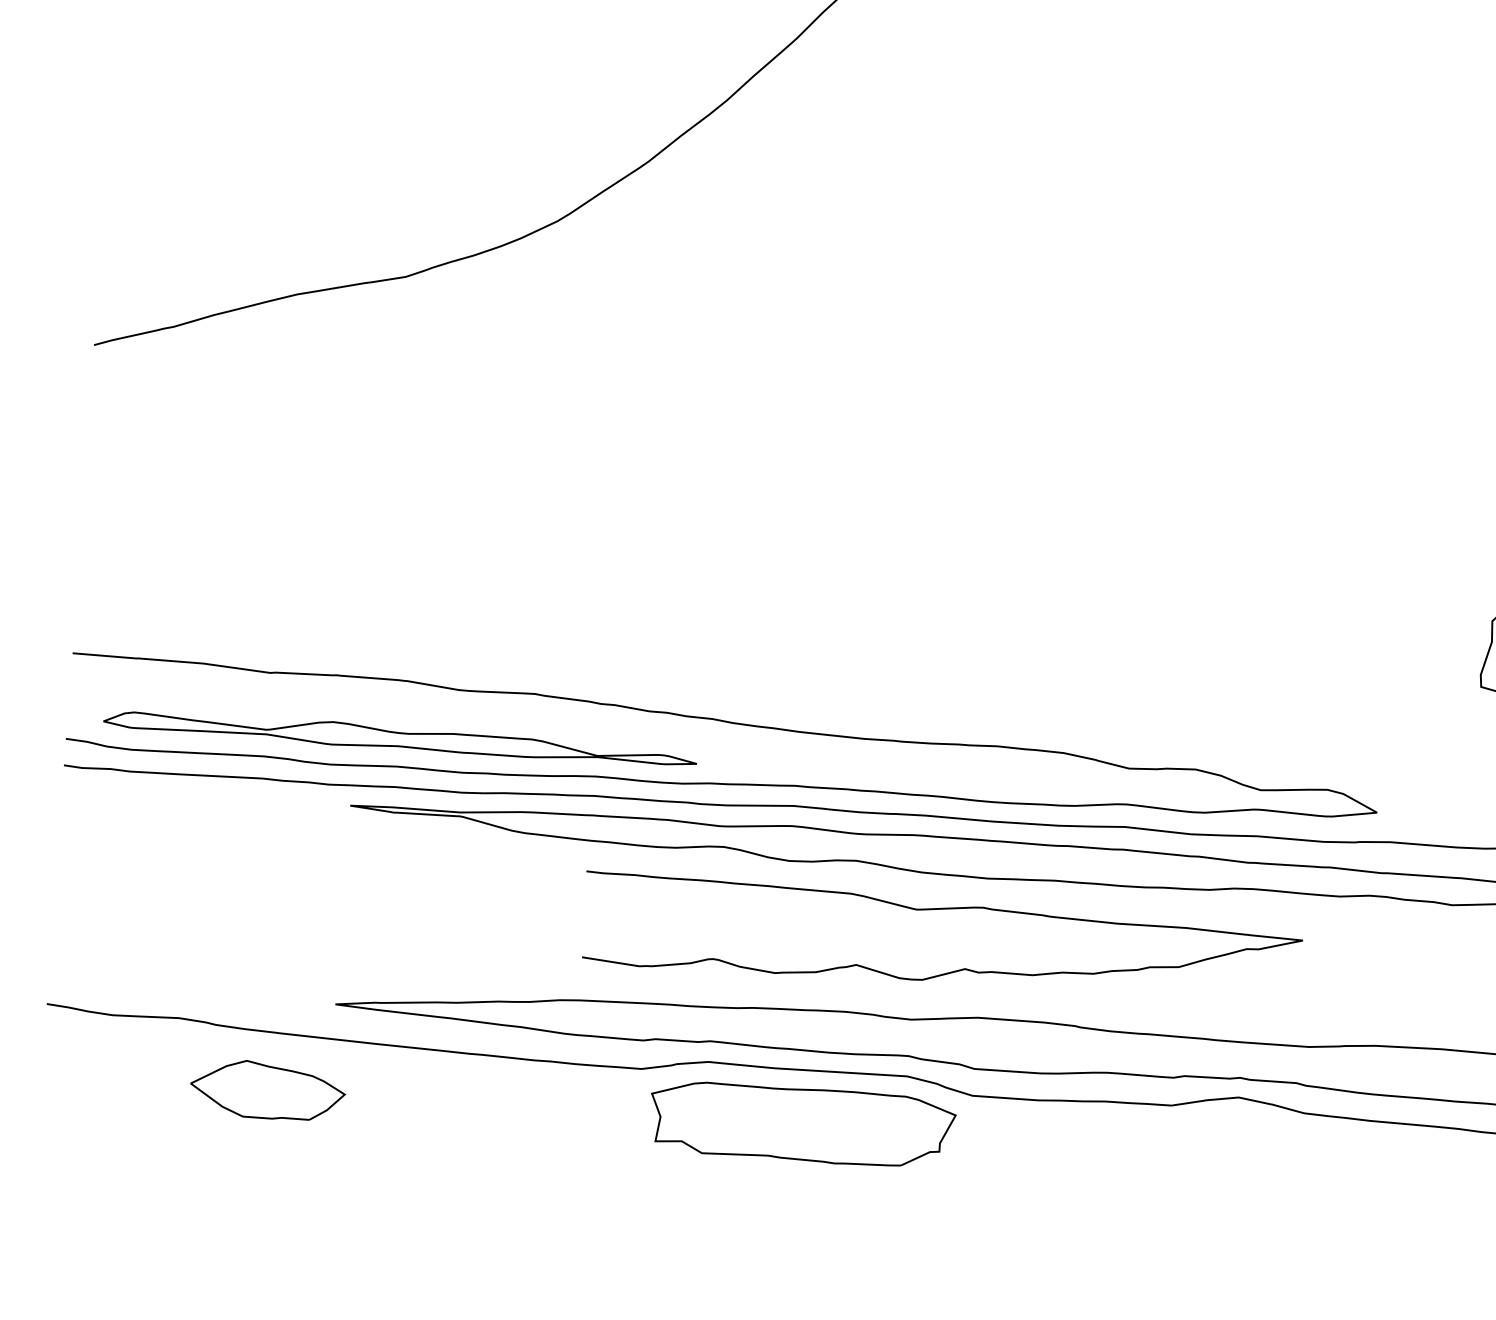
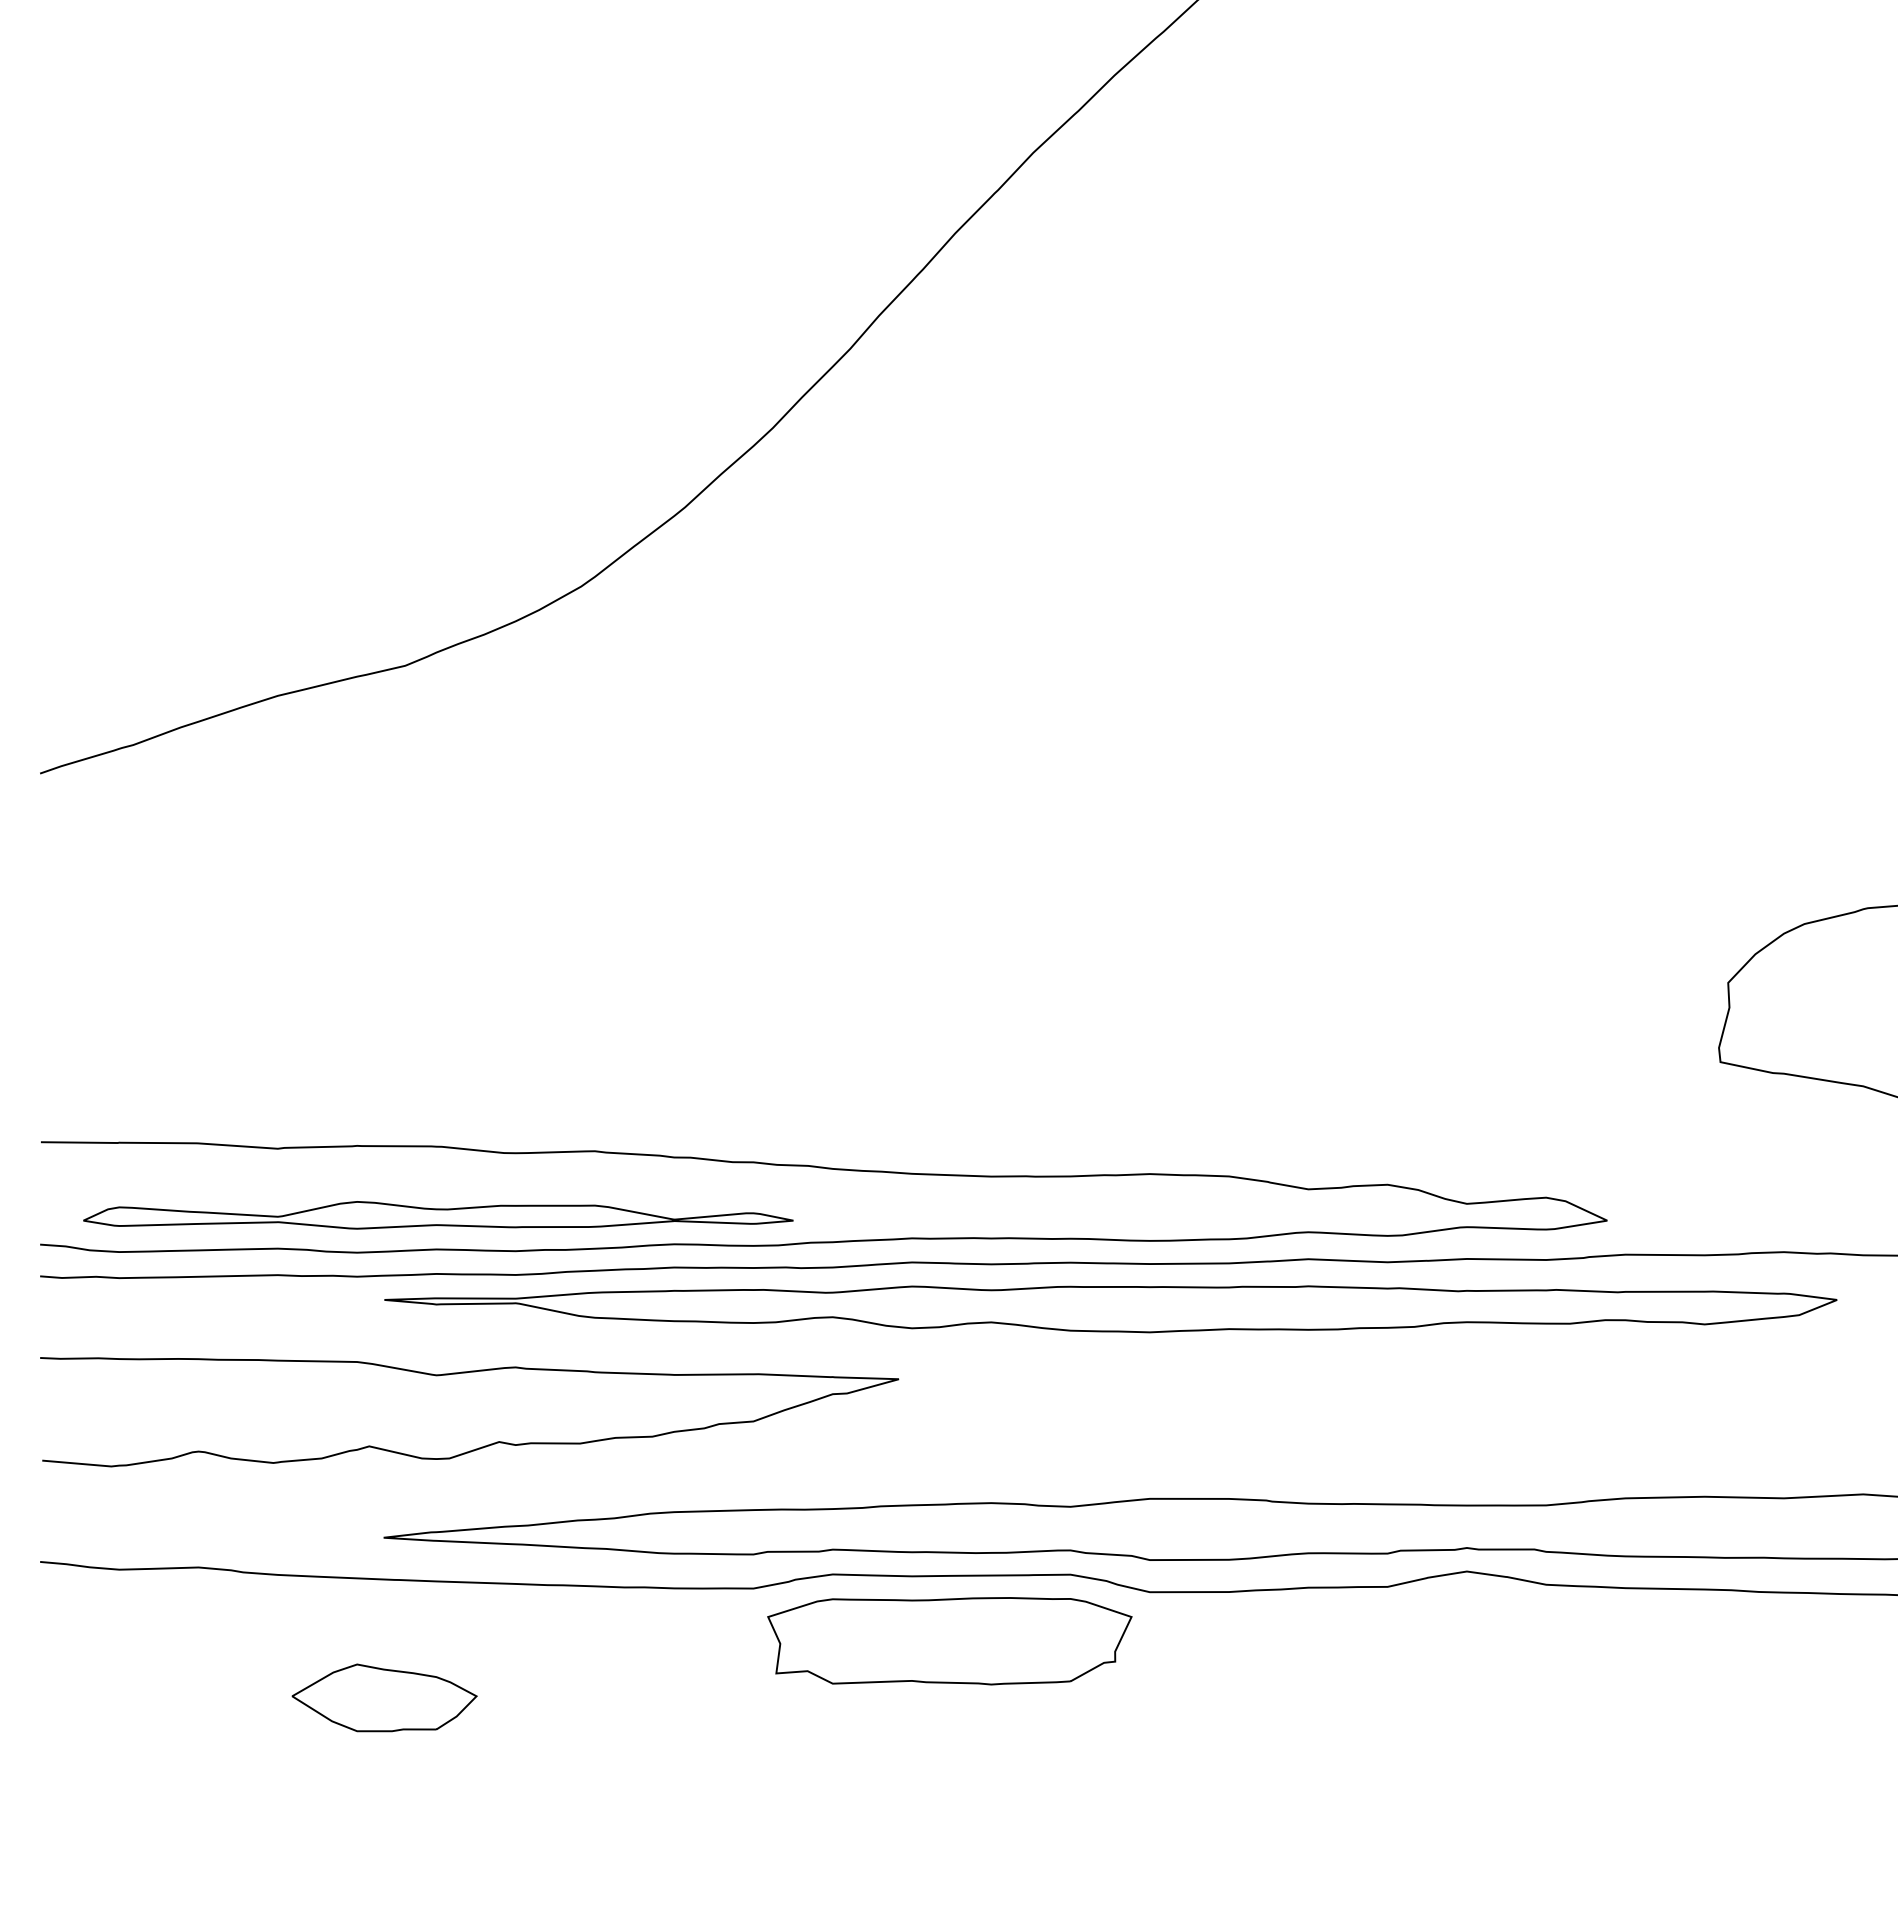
curve: (950, 971) -> (481, 1446), moved
part: (267, 1090) -> (384, 1697), moved

